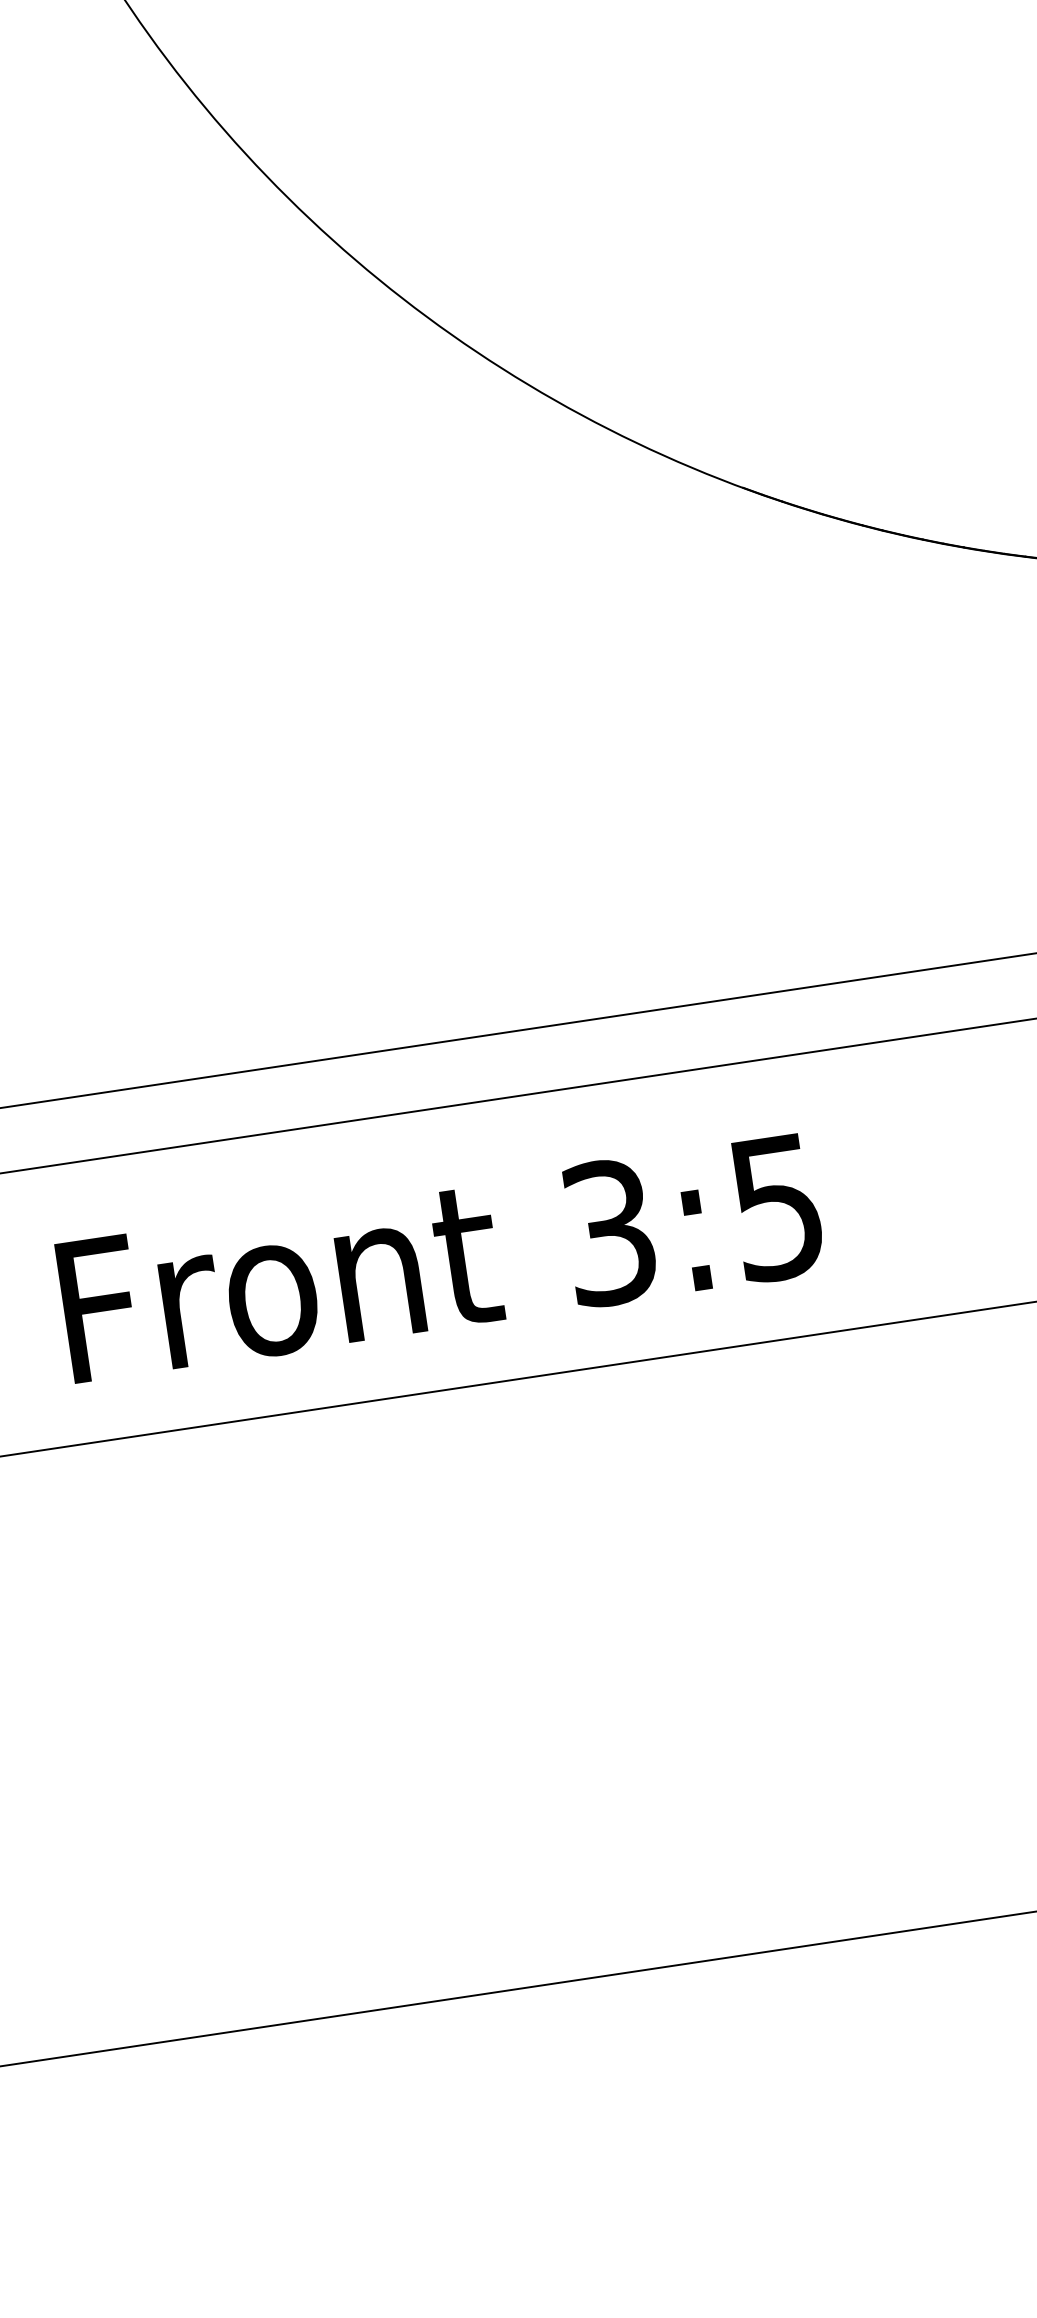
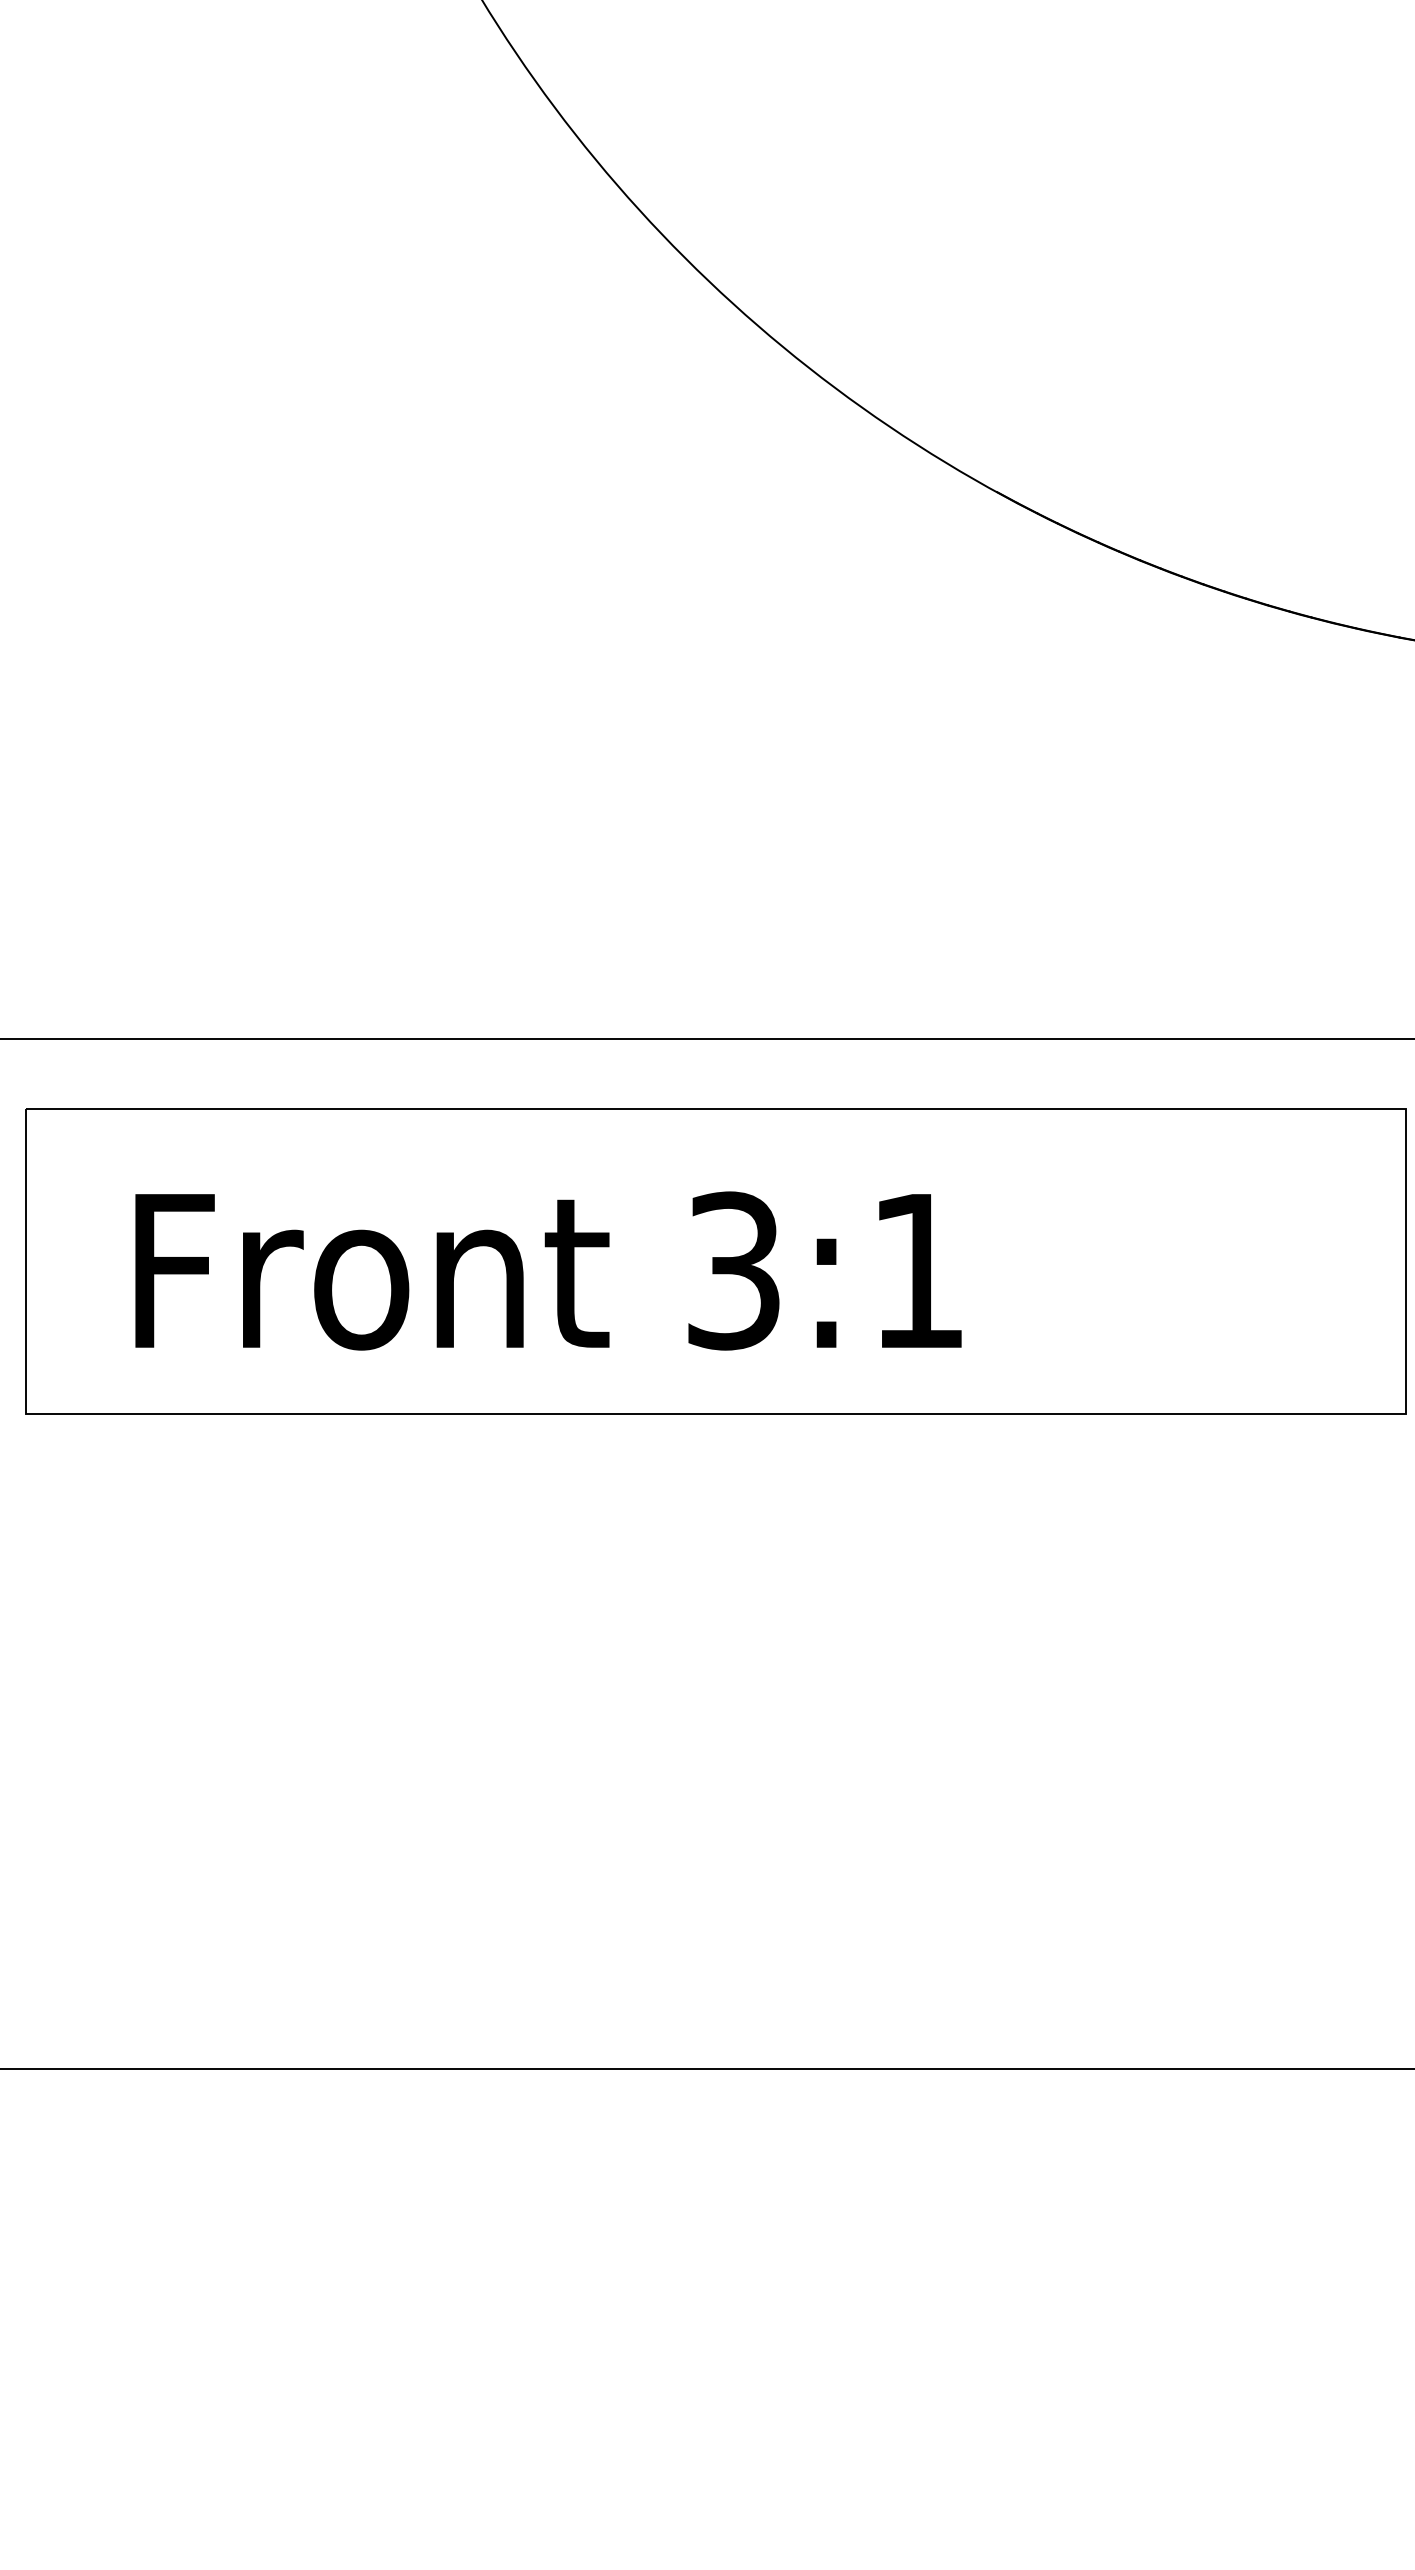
text: (776, 1209) -> (917, 1272), 3:5 -> 3:1

